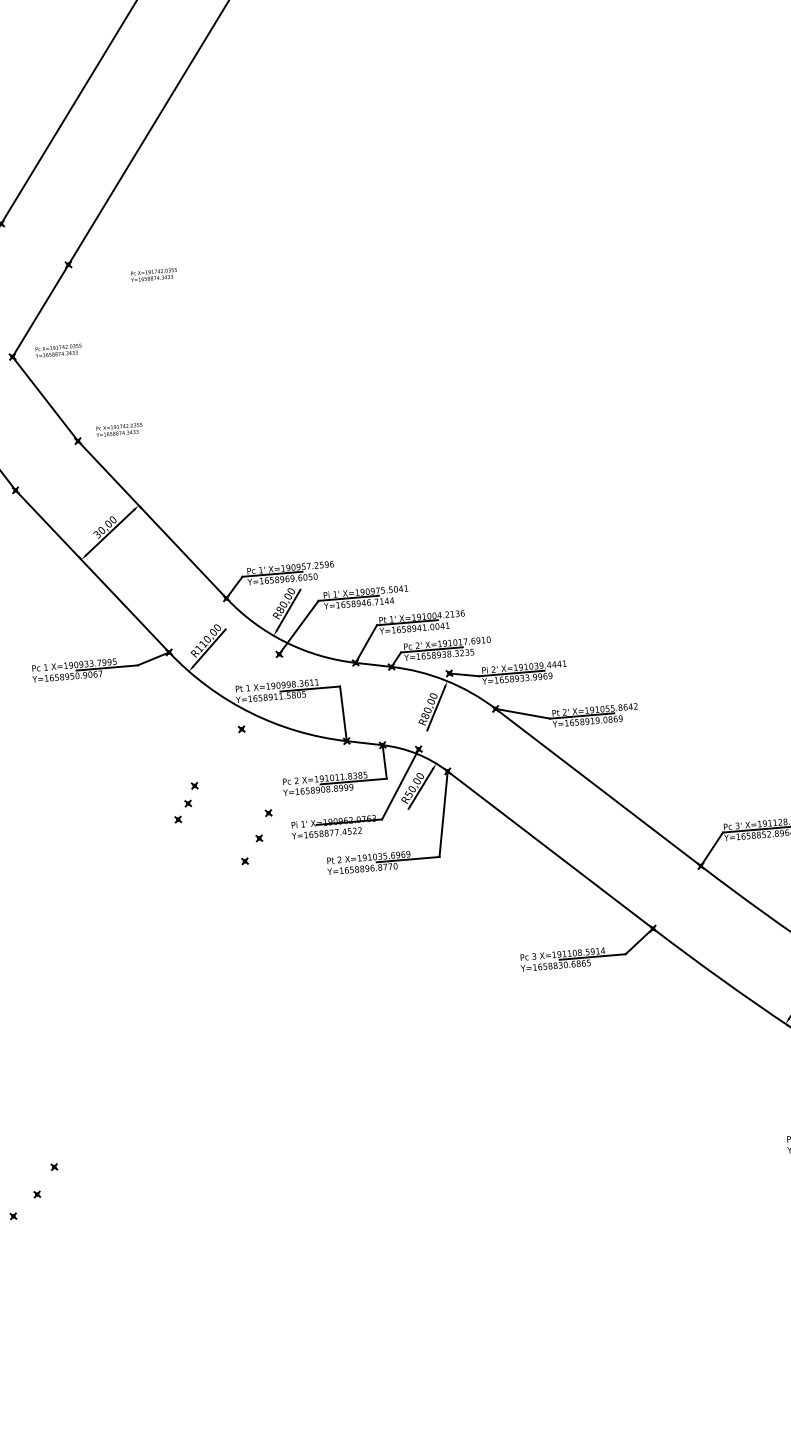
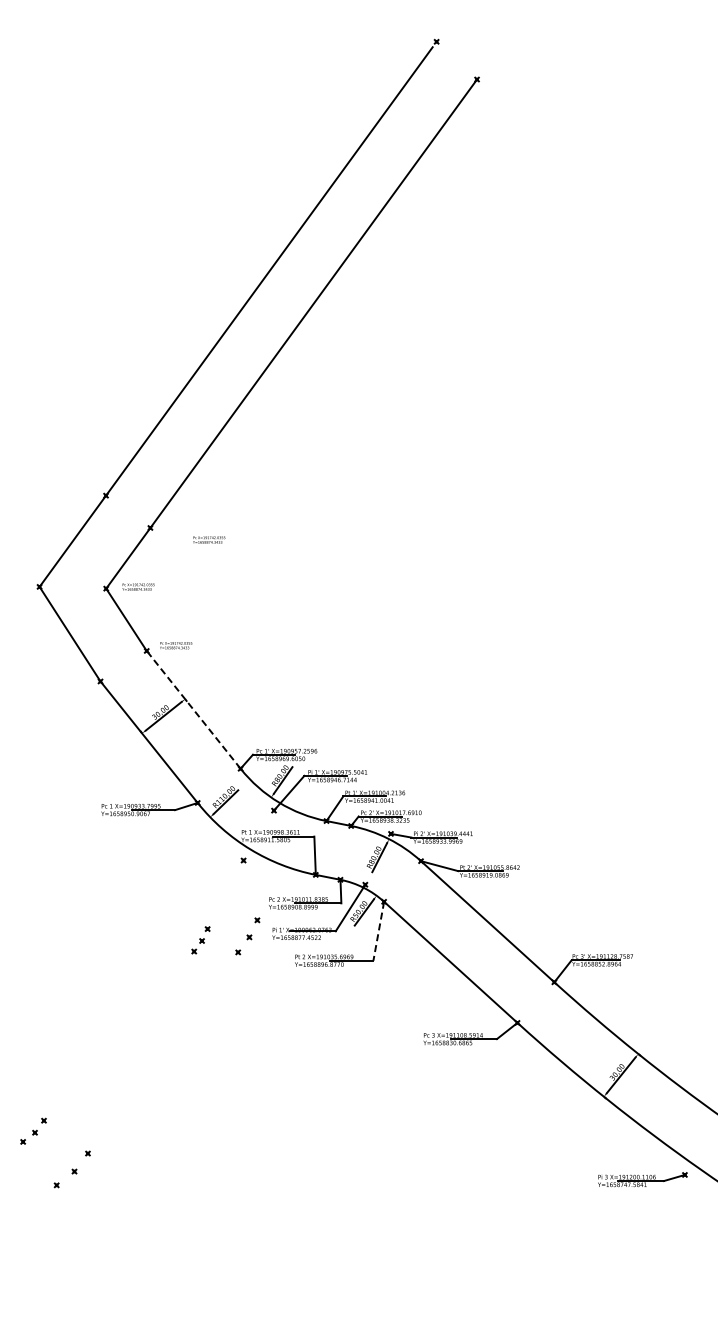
line: (151, 519) -> (193, 709), solid -> dashed
part: (185, 803) -> (200, 940), moved
line: (443, 814) -> (378, 931), solid -> dashed

